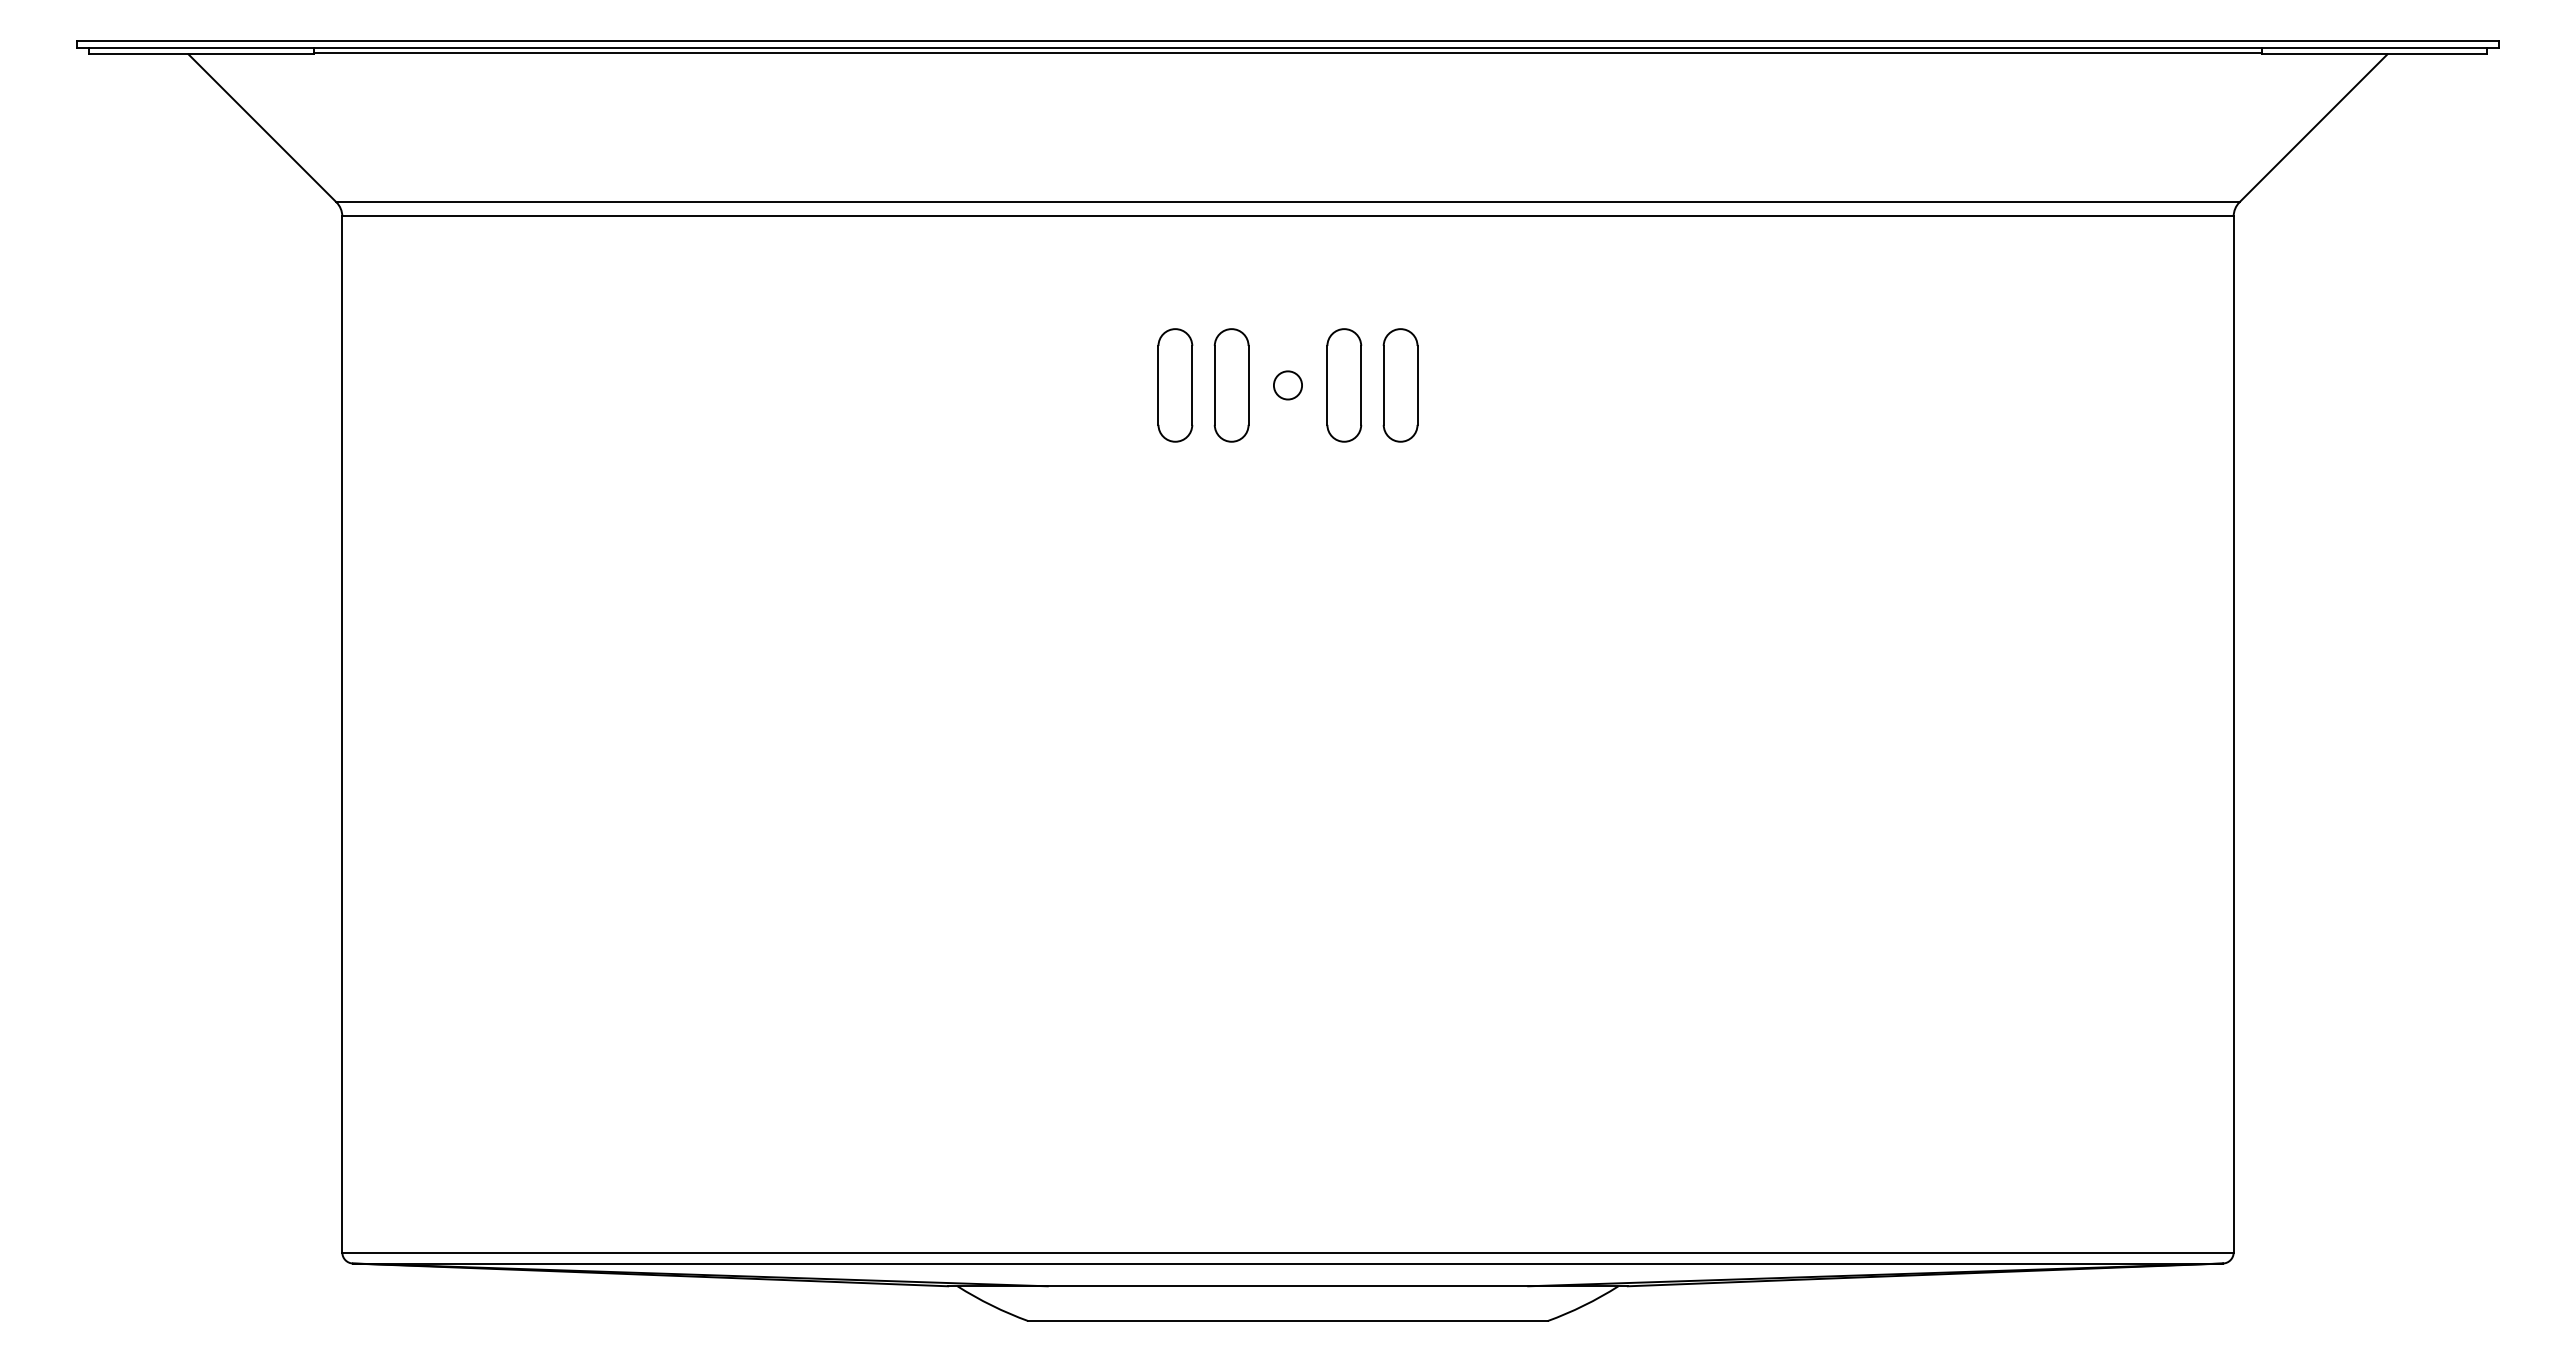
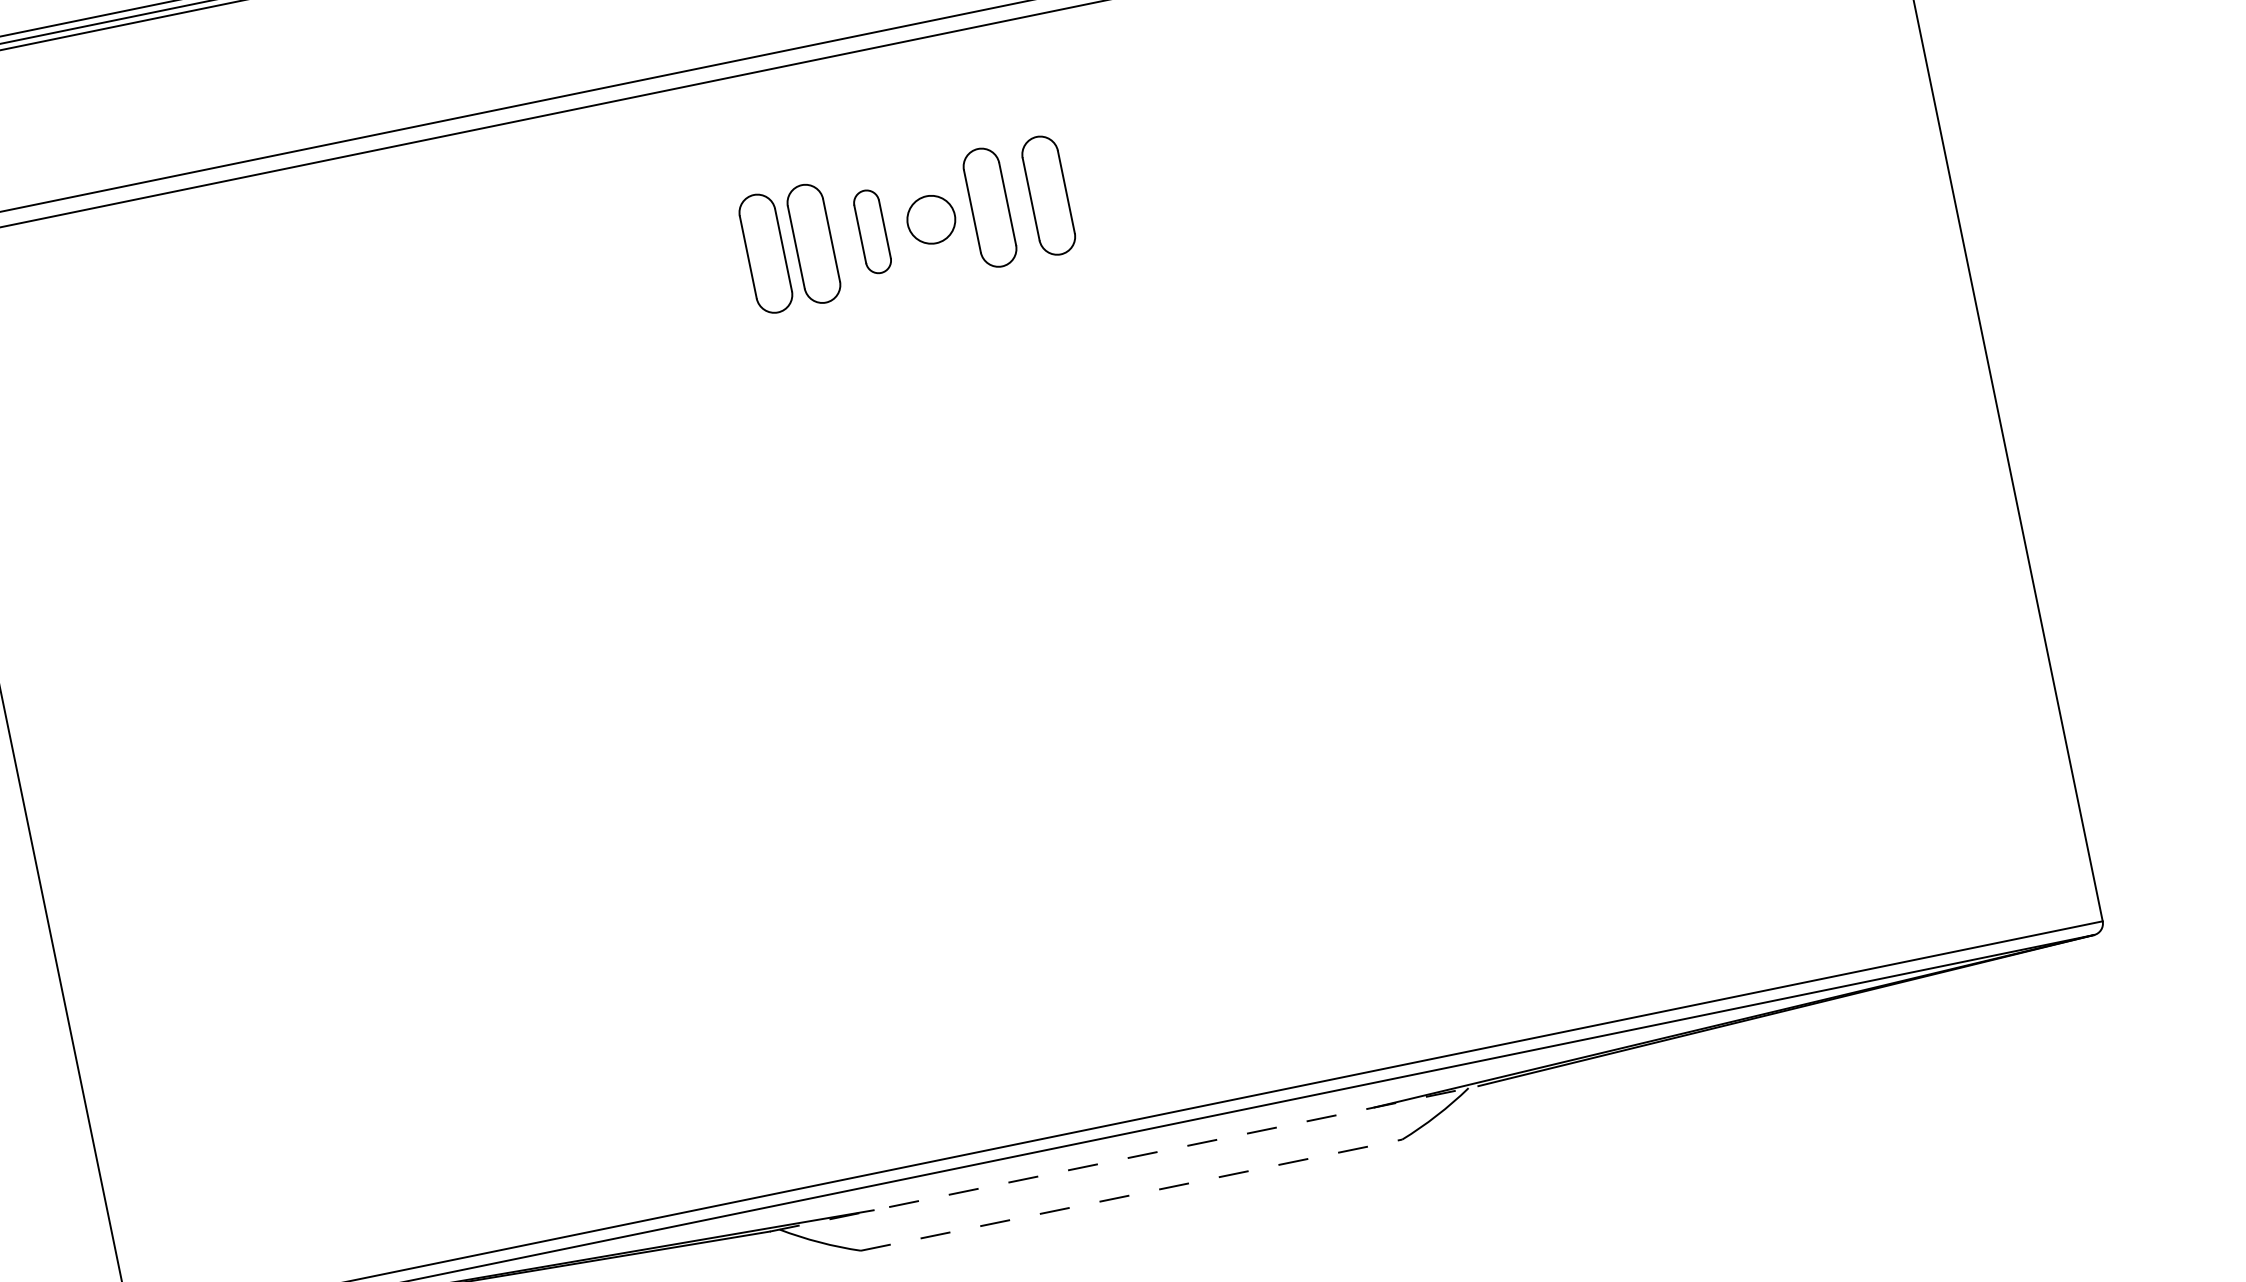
part: (1129, 385) -> (766, 253), added
part: (1231, 385) -> (872, 231), size x0.7
circle: (1287, 385) -> (930, 219), size x1.6
line: (1287, 1286) -> (1123, 1159), solid -> dashed
line: (1288, 1321) -> (1132, 1195), solid -> dashed

